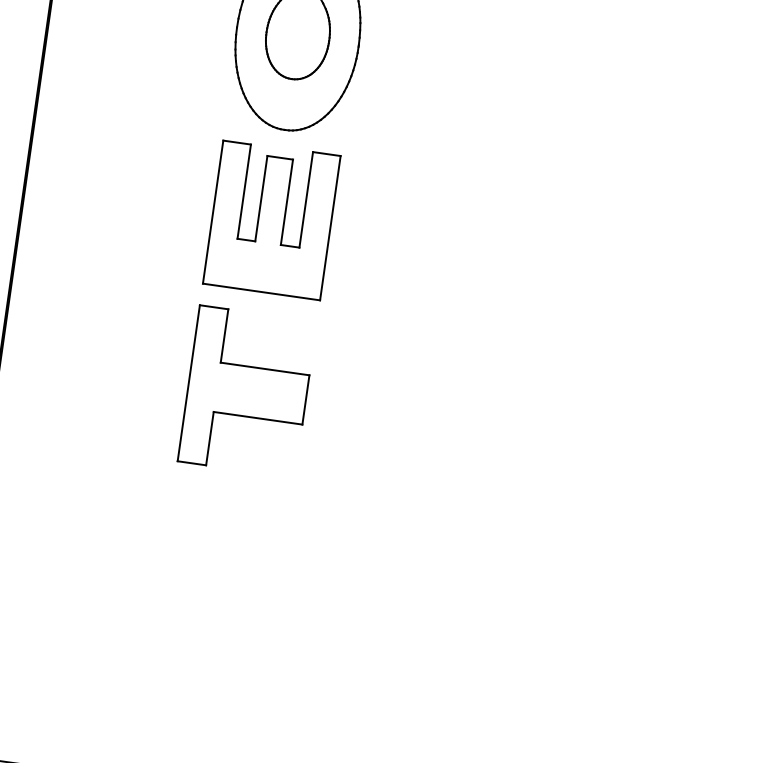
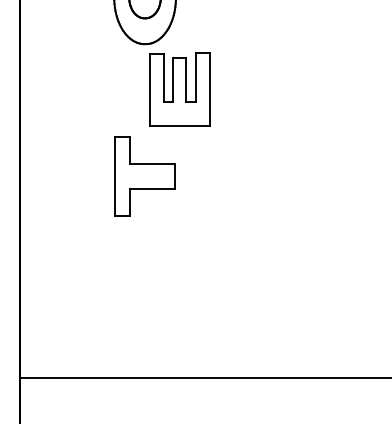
part: (270, 219) -> (179, 89), moved

